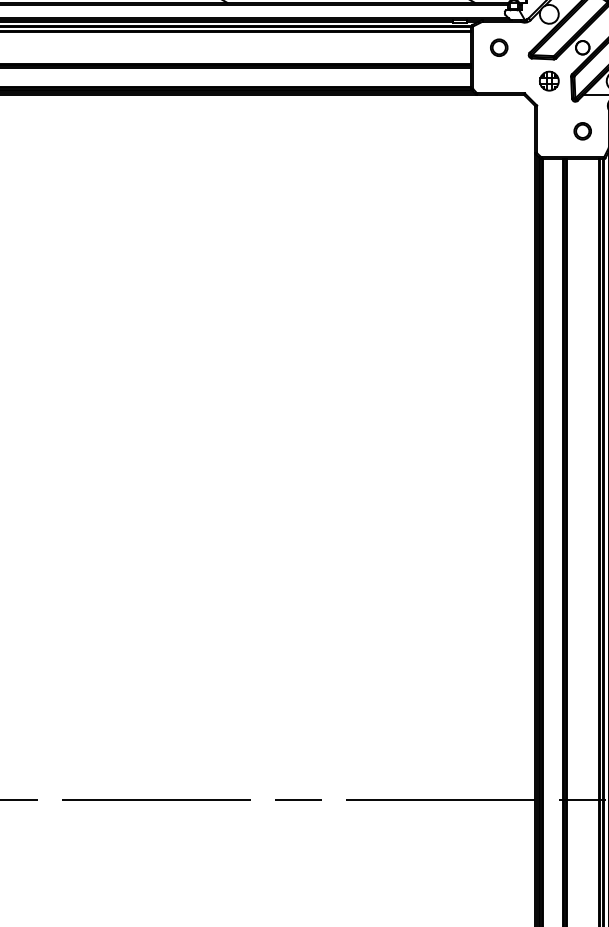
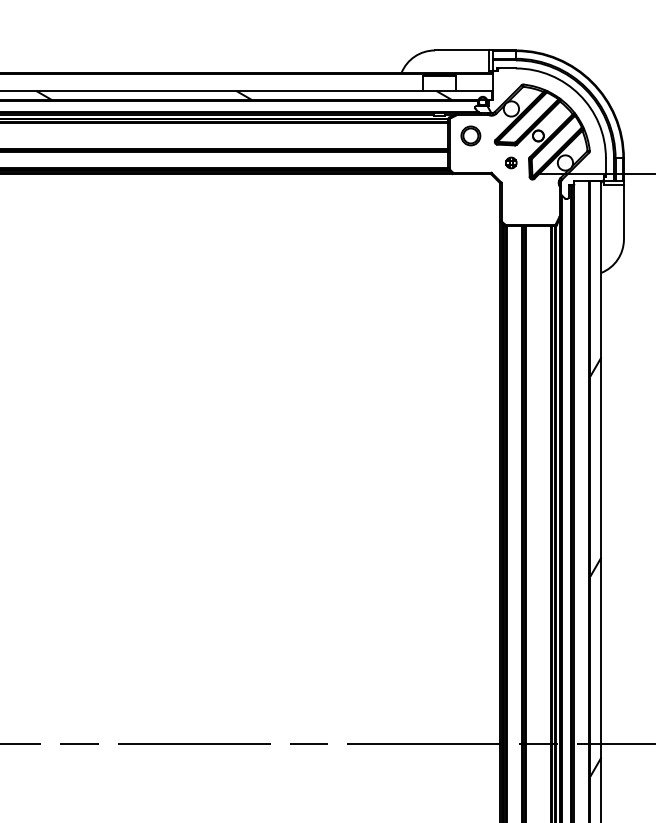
circle: (498, 47) -> (470, 135), size x1.4
part: (548, 80) -> (510, 162), size x0.7
part: (582, 131) -> (538, 203), removed

